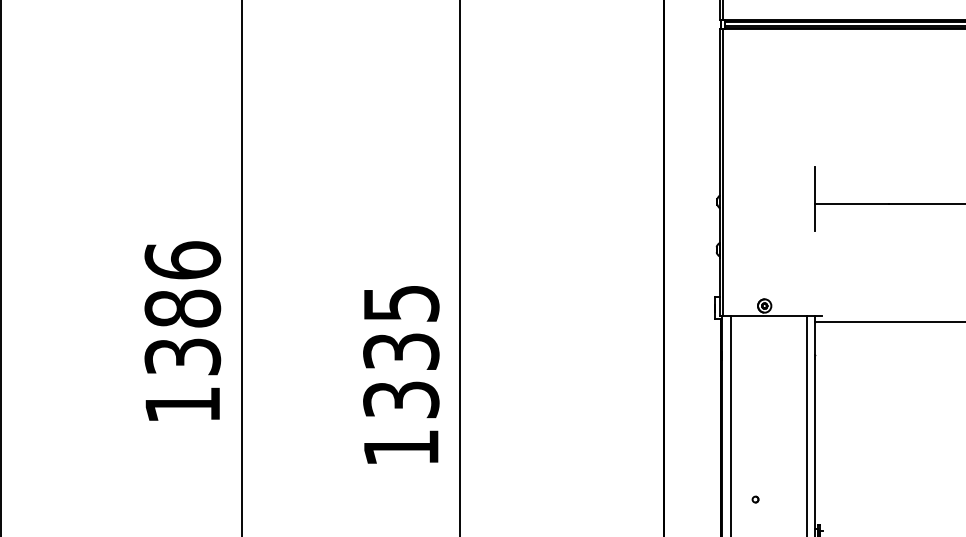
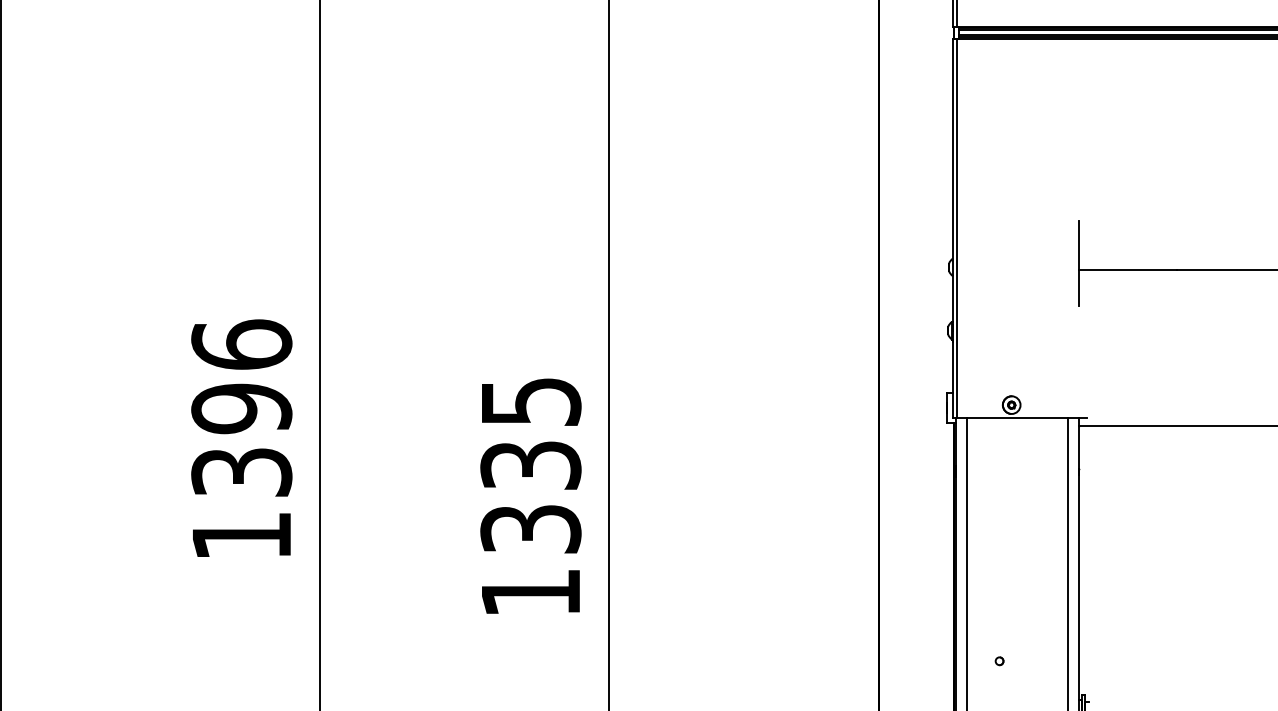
text: (182, 308) -> (241, 408), 1386 -> 1396

